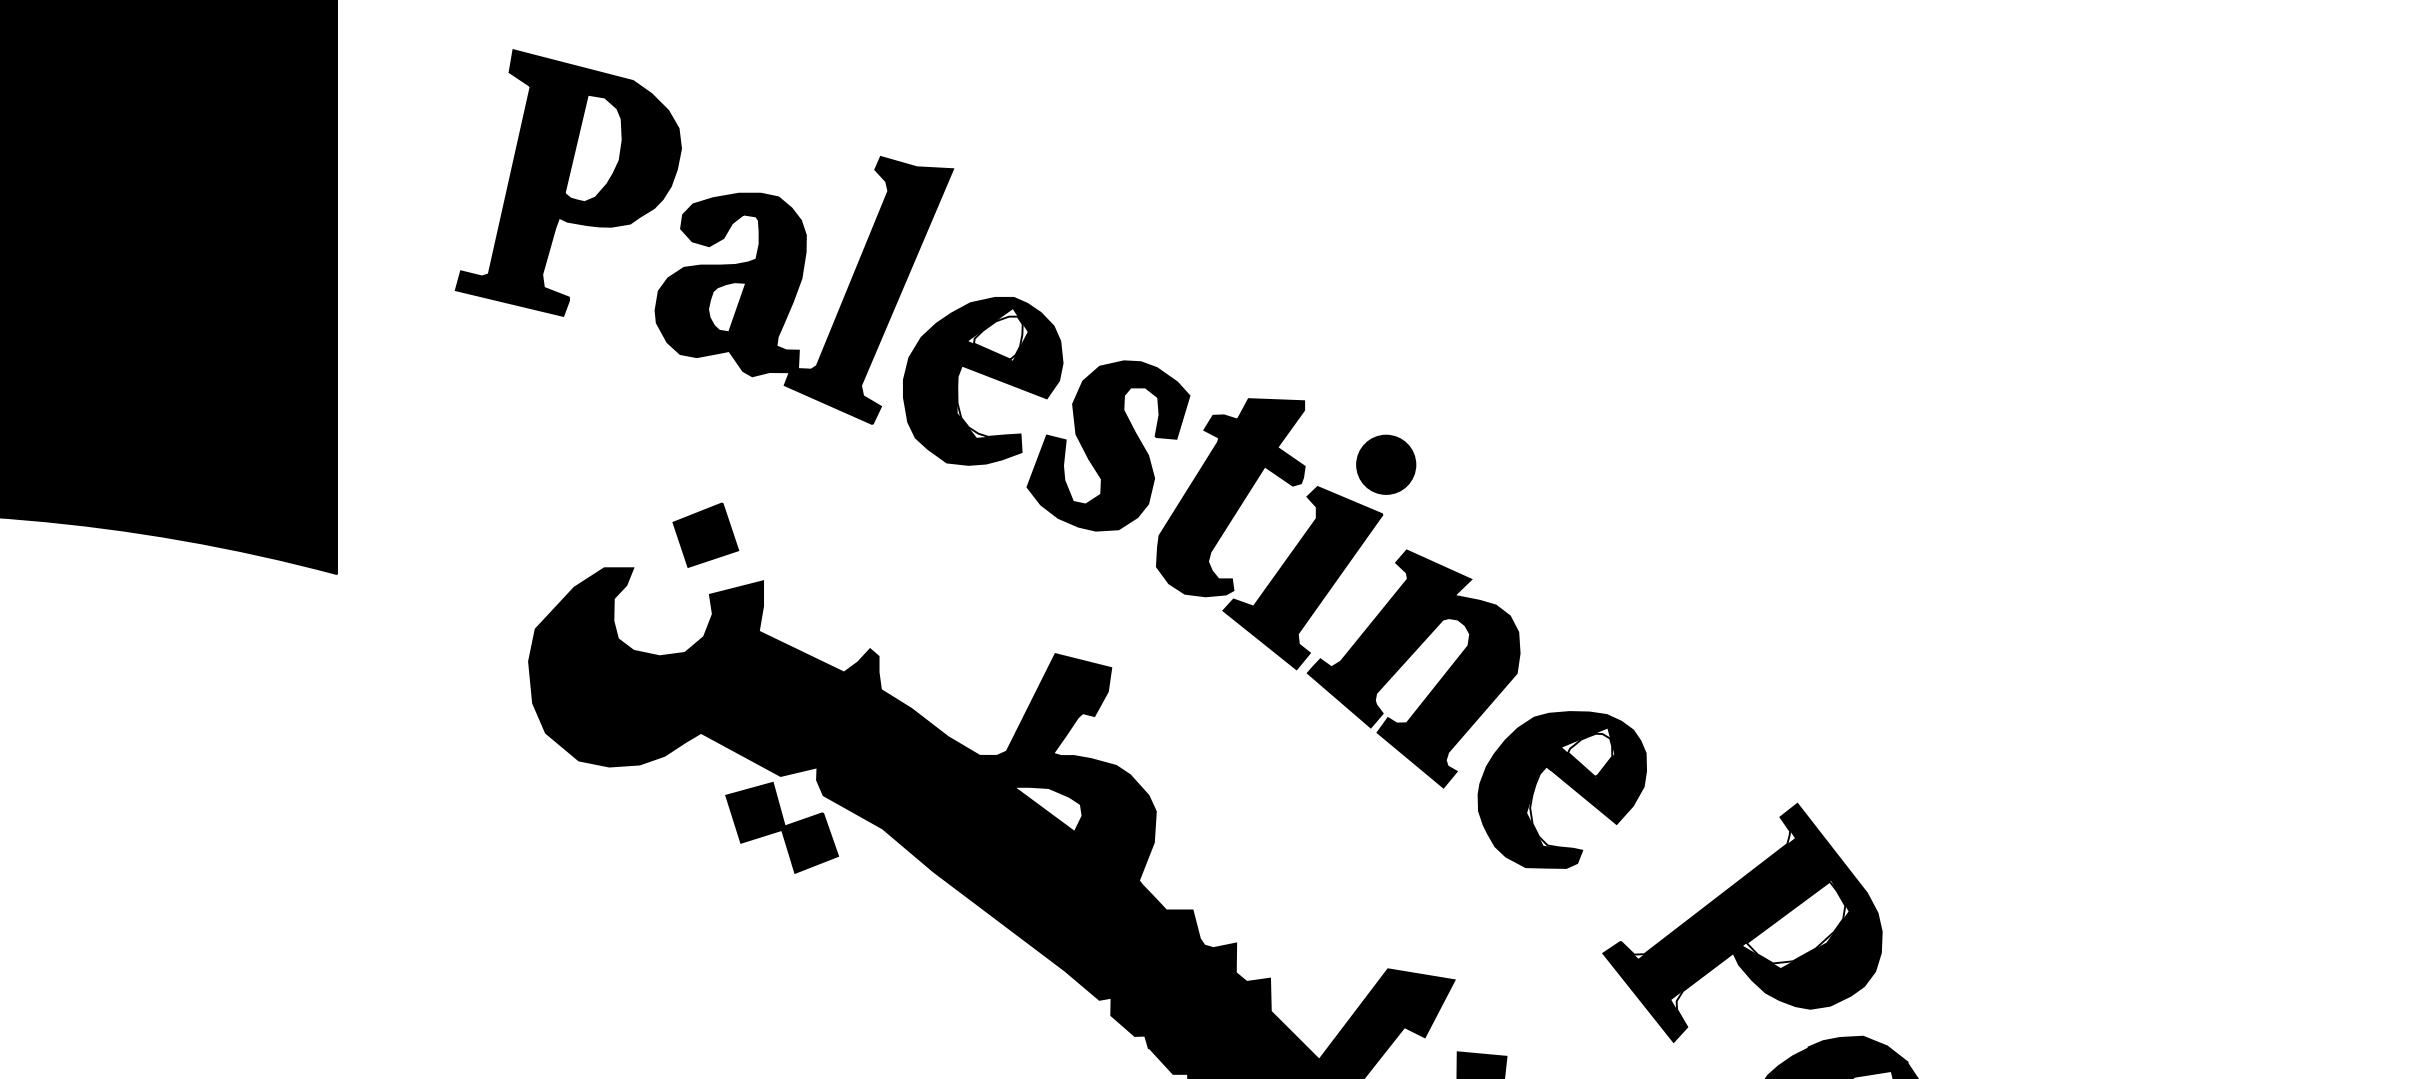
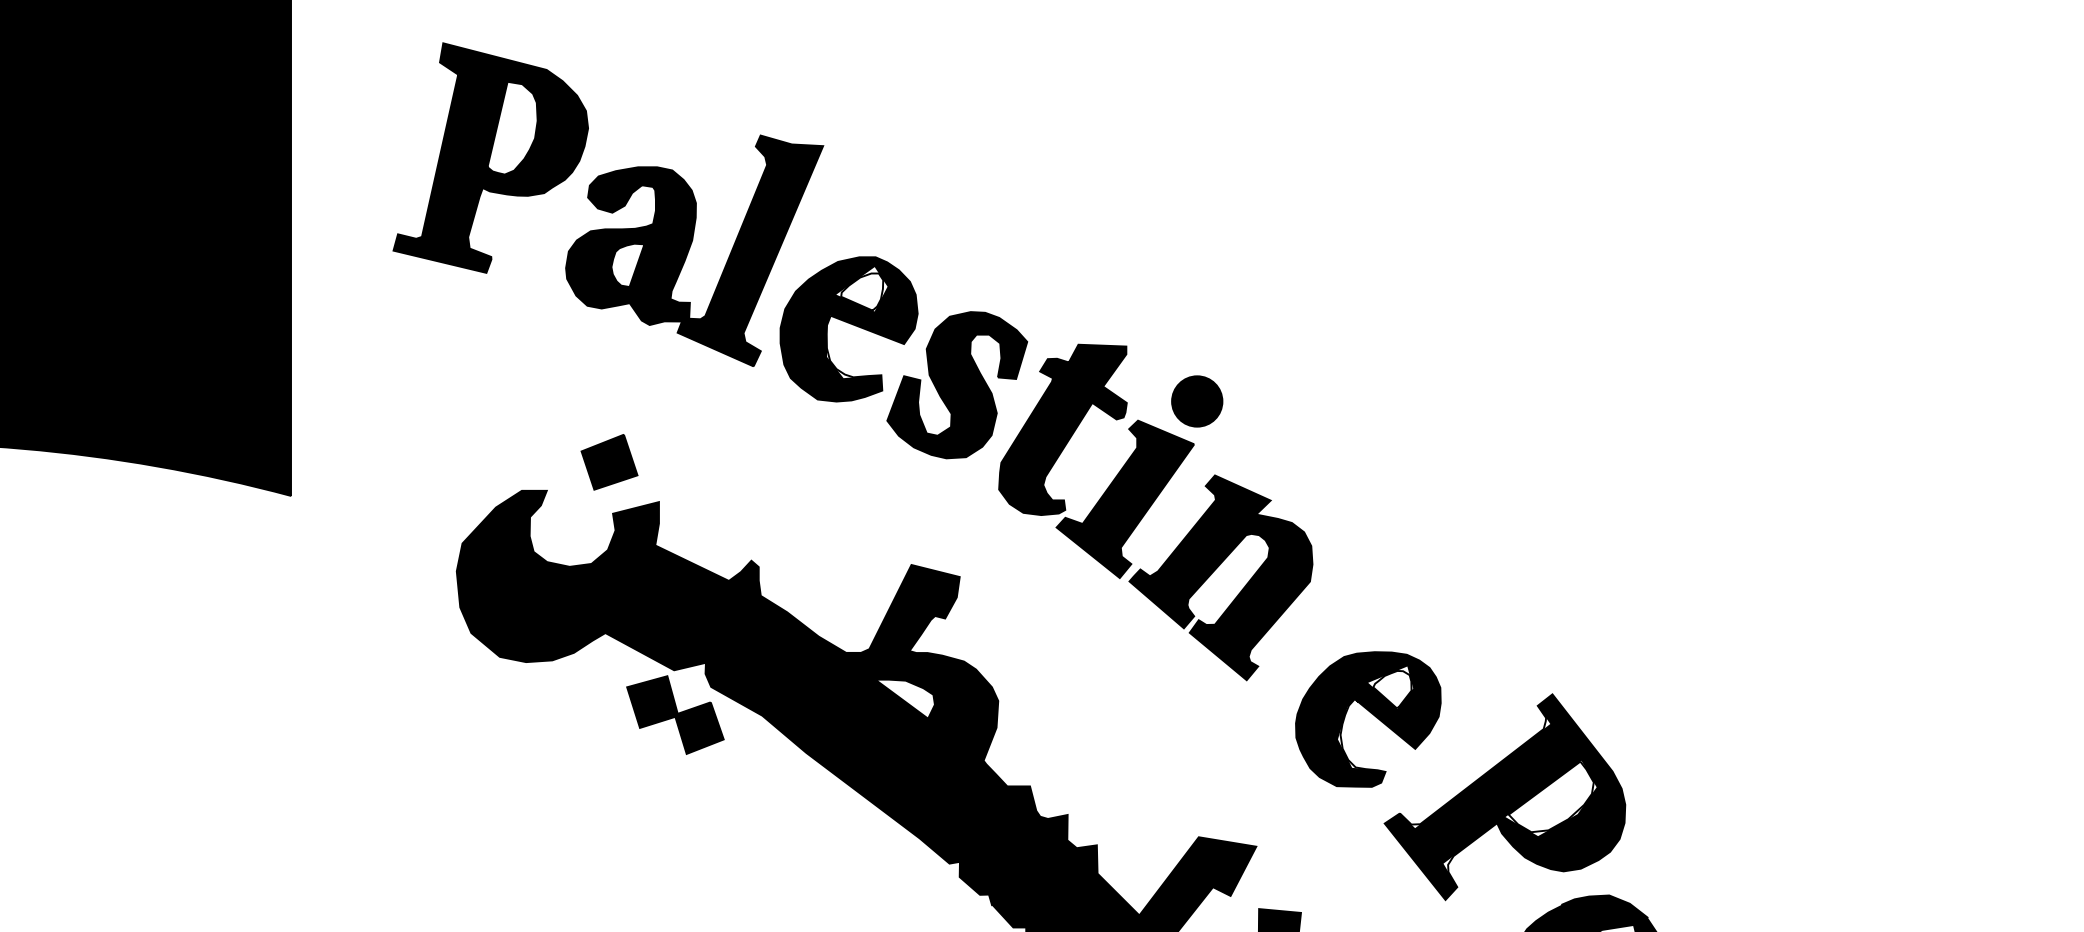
part: (1564, 782) -> (1370, 713), moved

